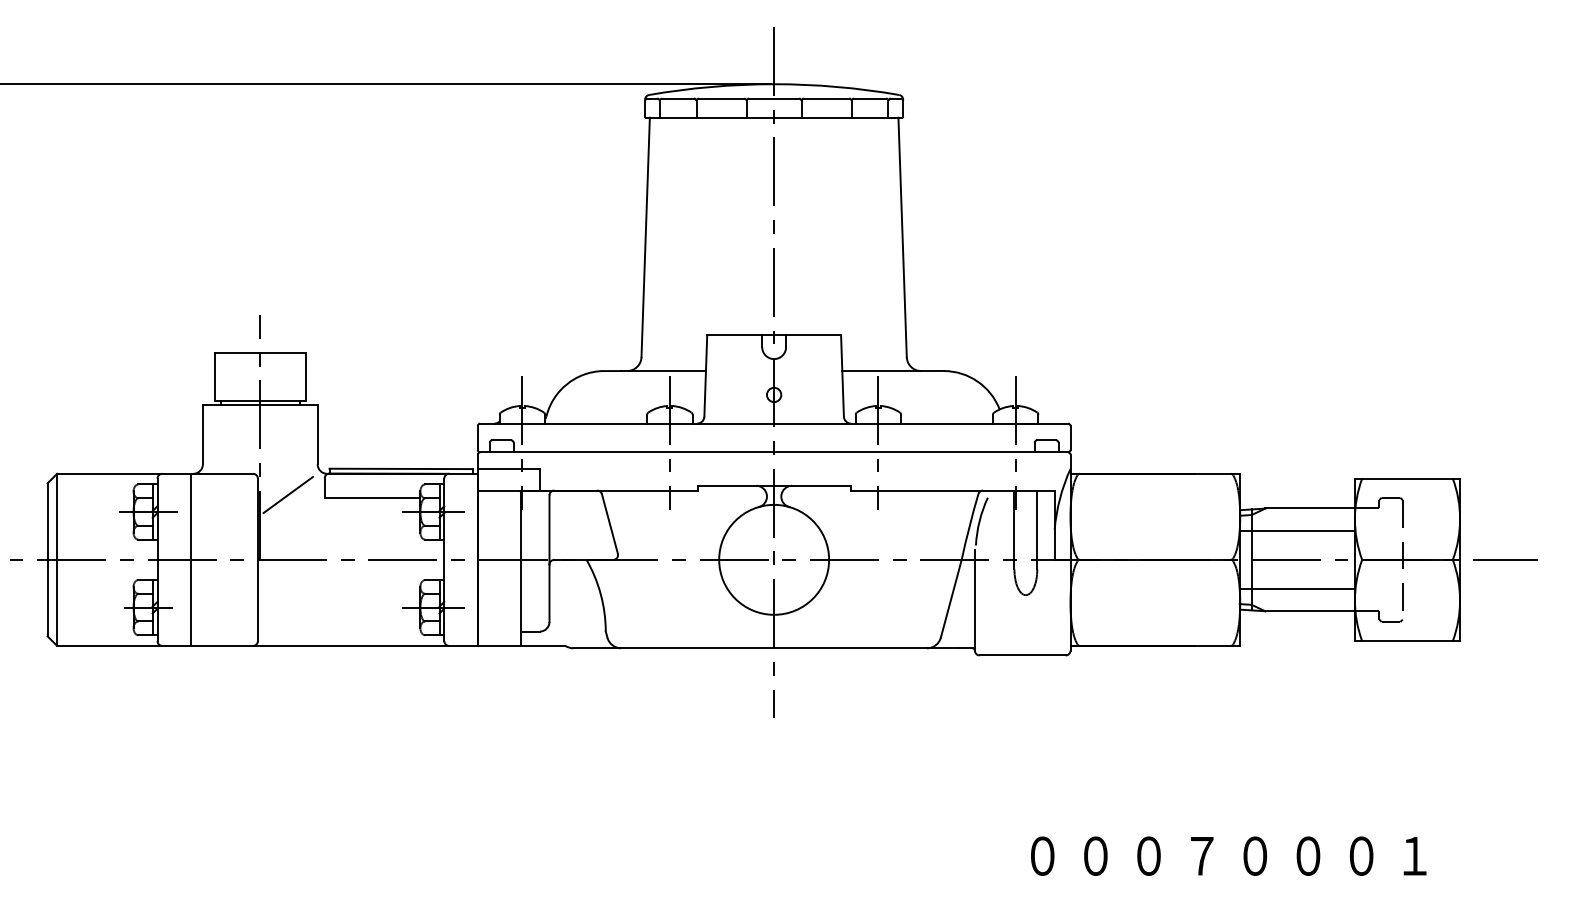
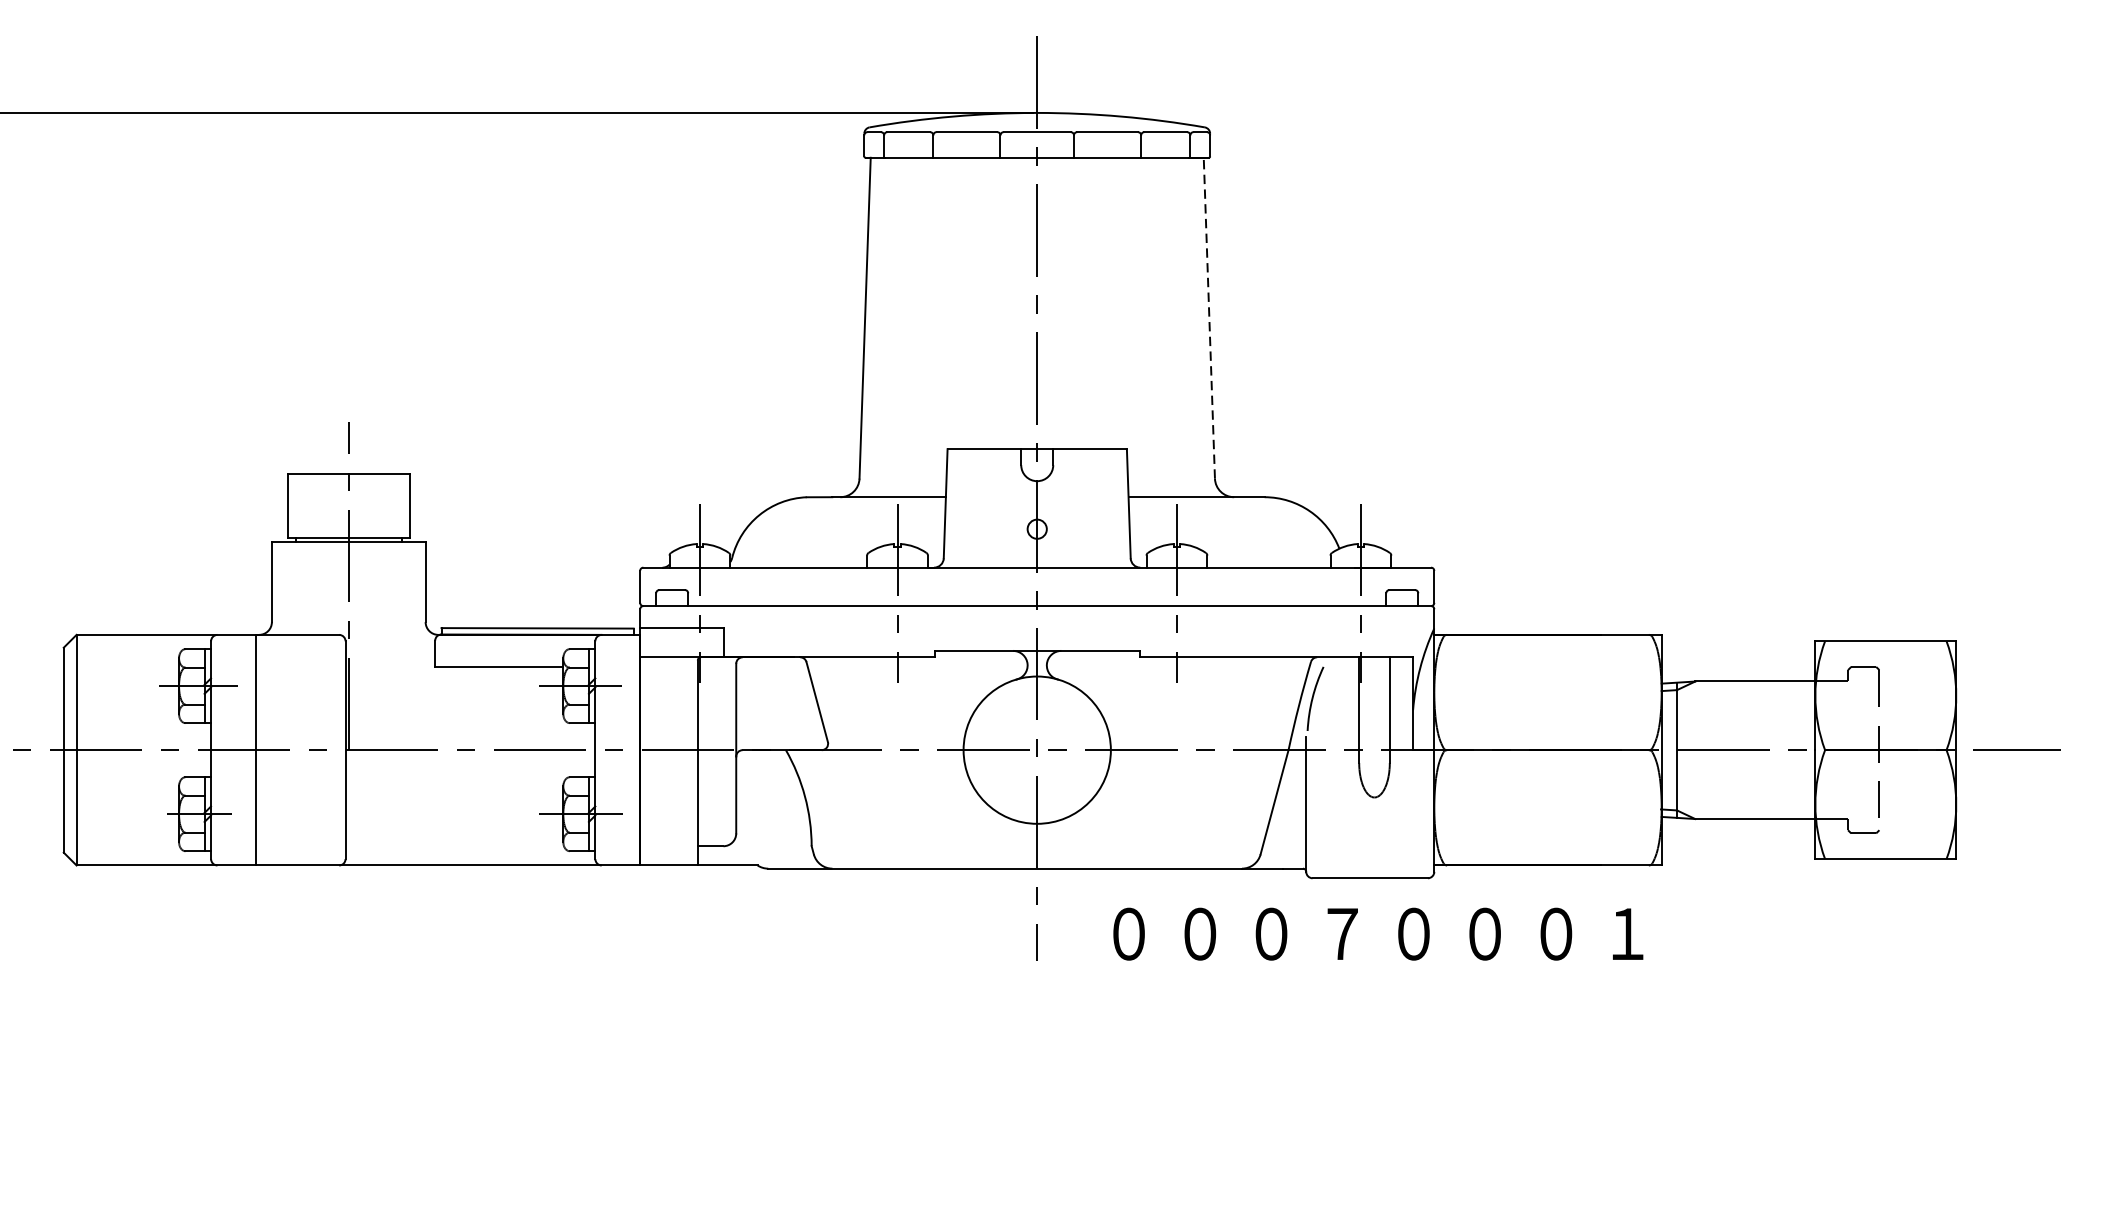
line: (902, 237) -> (1209, 318), solid -> dashed
line: (288, 494) -> (386, 662), removed
line: (1297, 531) -> (1738, 712), removed
line: (1297, 588) -> (1738, 788), removed
text: (1228, 855) -> (1378, 933), moved

